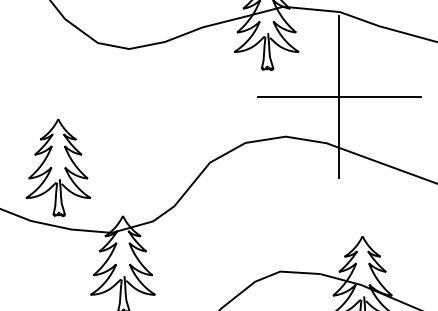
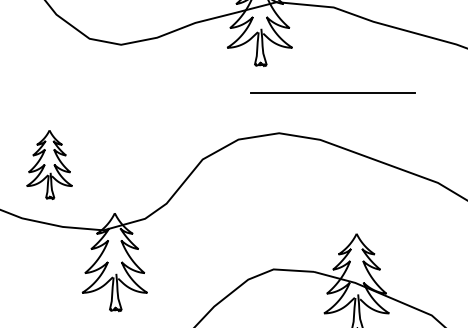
line: (339, 96) -> (333, 92), removed
part: (58, 167) -> (49, 164), size x0.7

